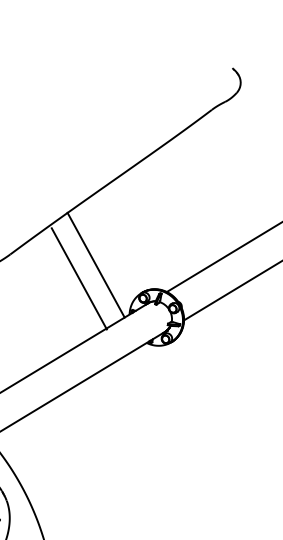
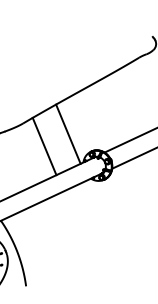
line: (79, 278) -> (44, 146), moved

